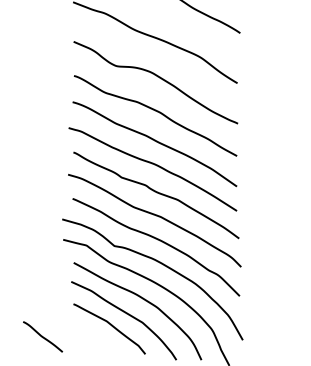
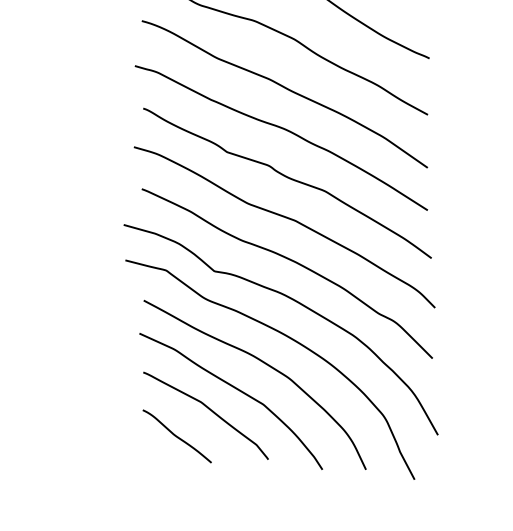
line: (43, 336) -> (178, 435), moved

